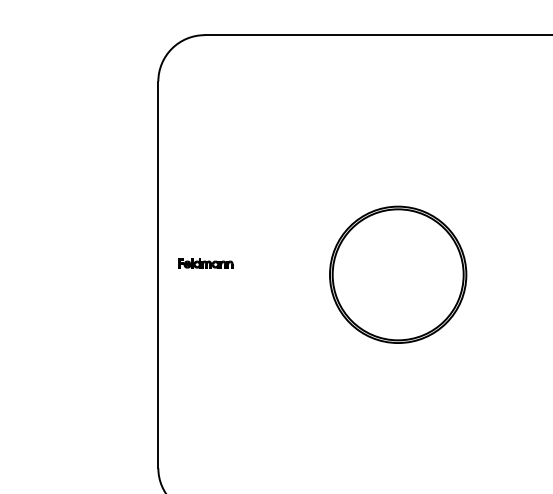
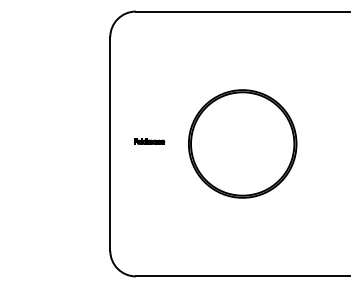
part: (205, 263) -> (149, 141), moved
part: (397, 273) -> (242, 143), size x1.43

